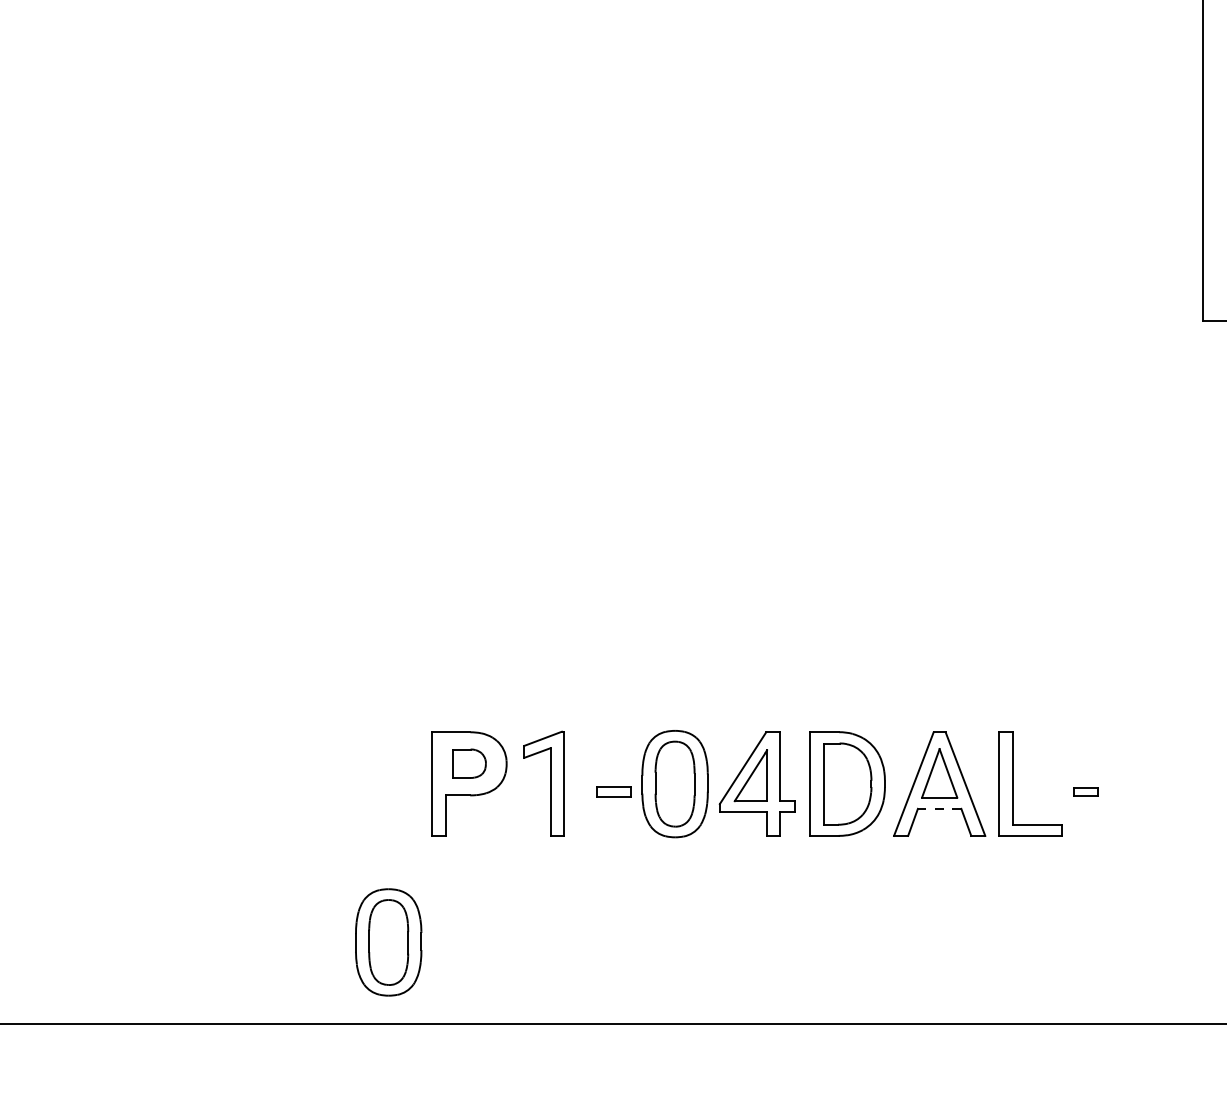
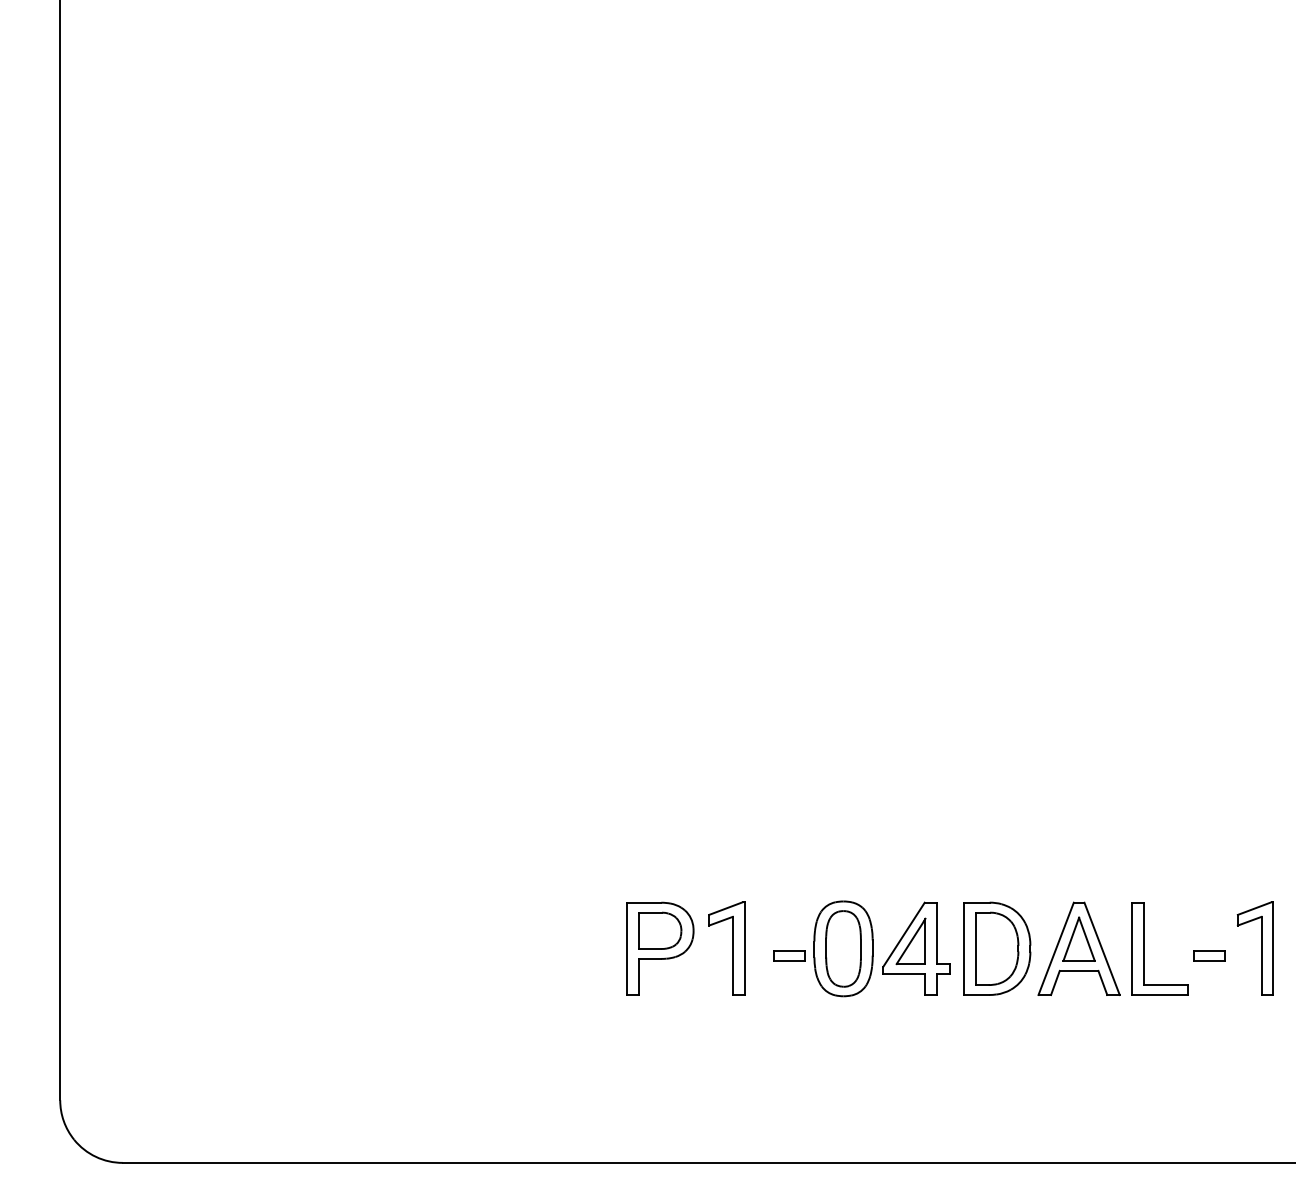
part: (469, 763) -> (660, 930), size x1.43
part: (1144, 783) -> (1261, 948), added
part: (1086, 791) -> (1209, 955), size x1.43
line: (938, 808) -> (1078, 970), dashed -> solid
part: (388, 942) -> (588, 1089), removed

